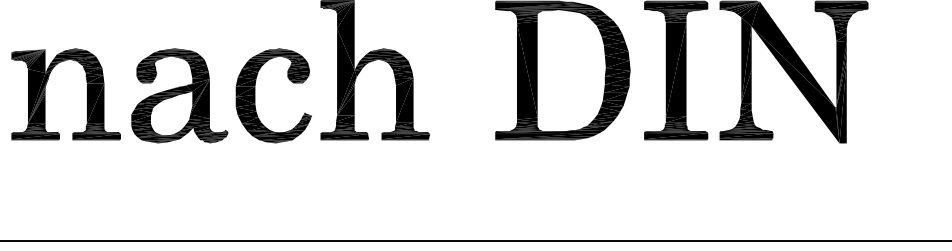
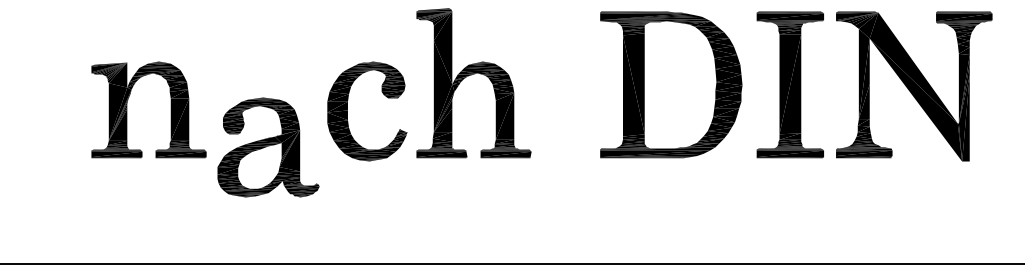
part: (179, 95) -> (268, 147), moved

